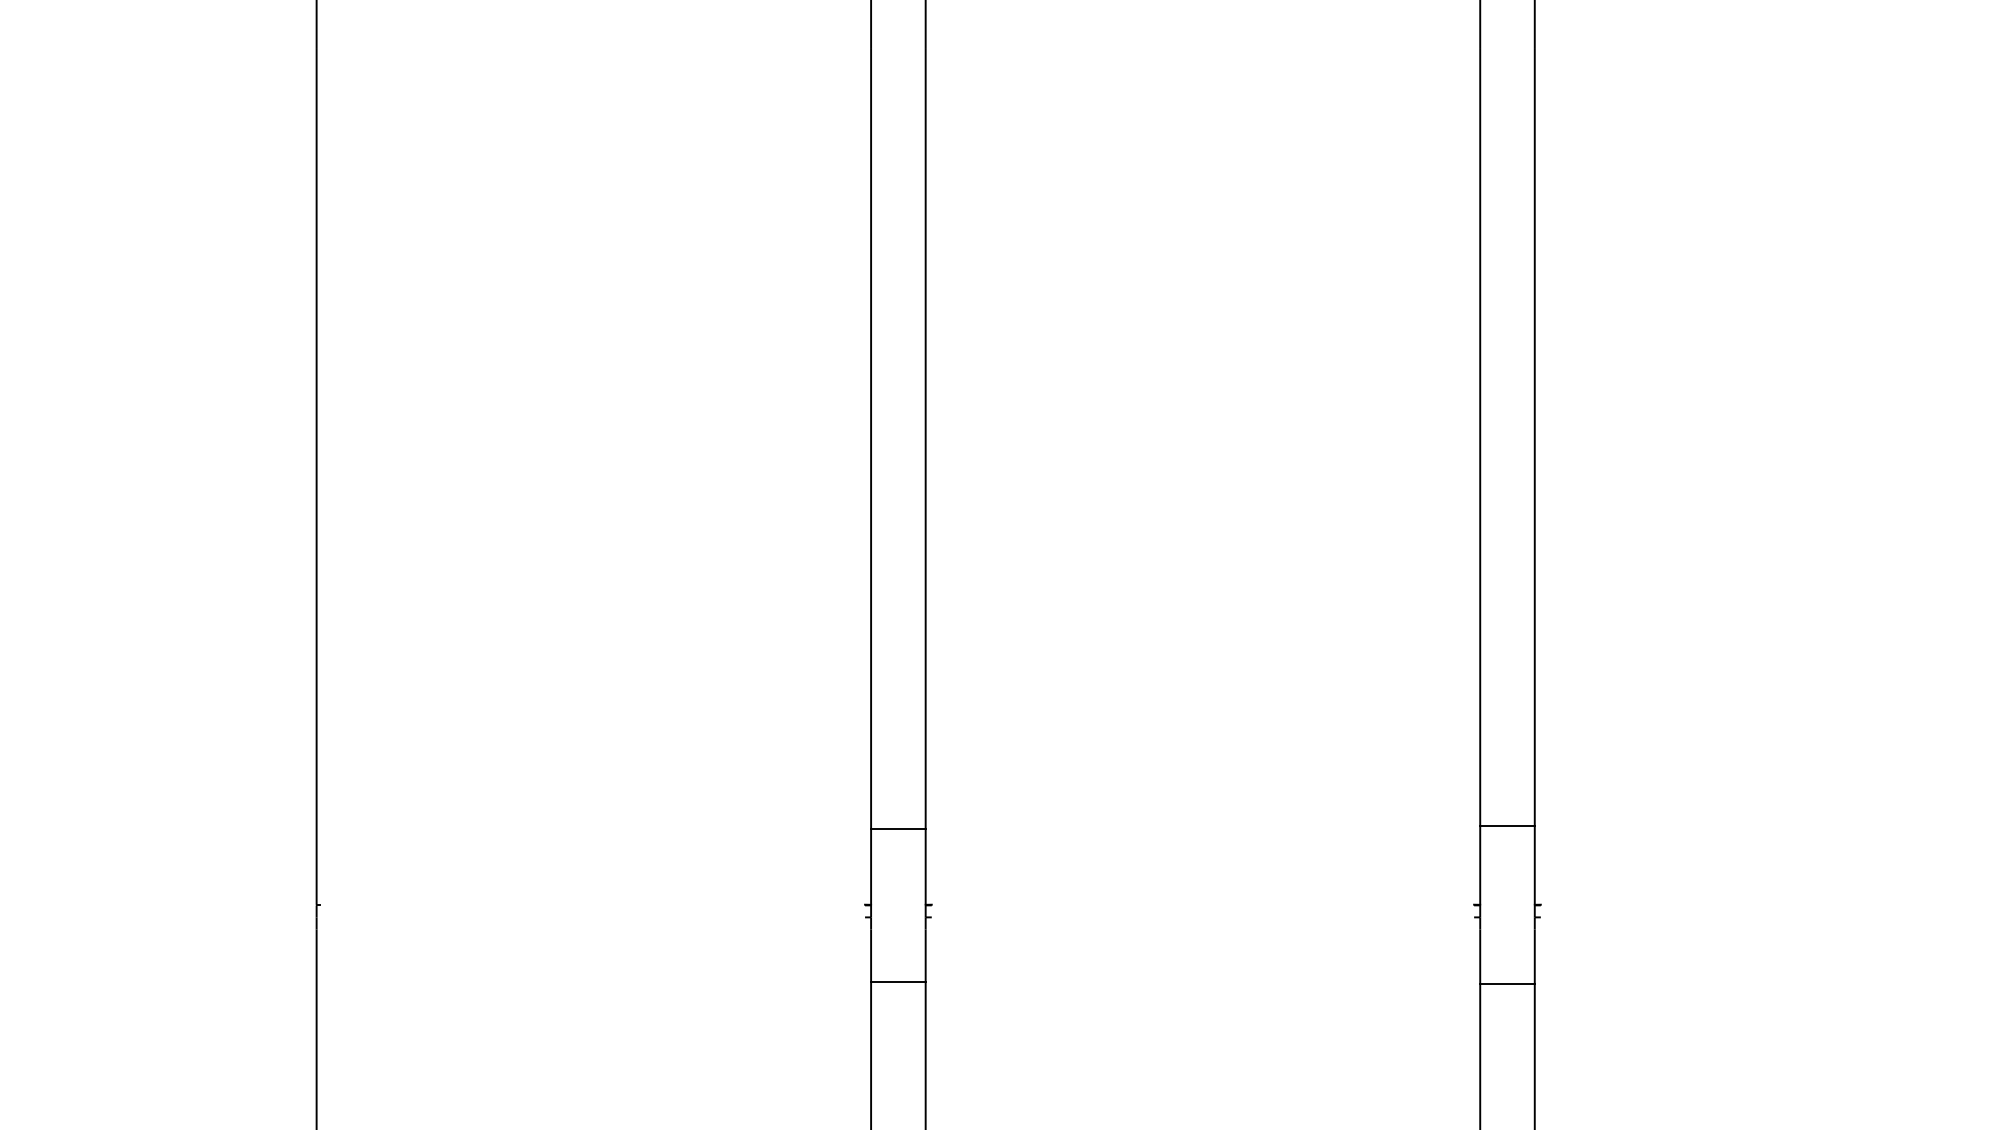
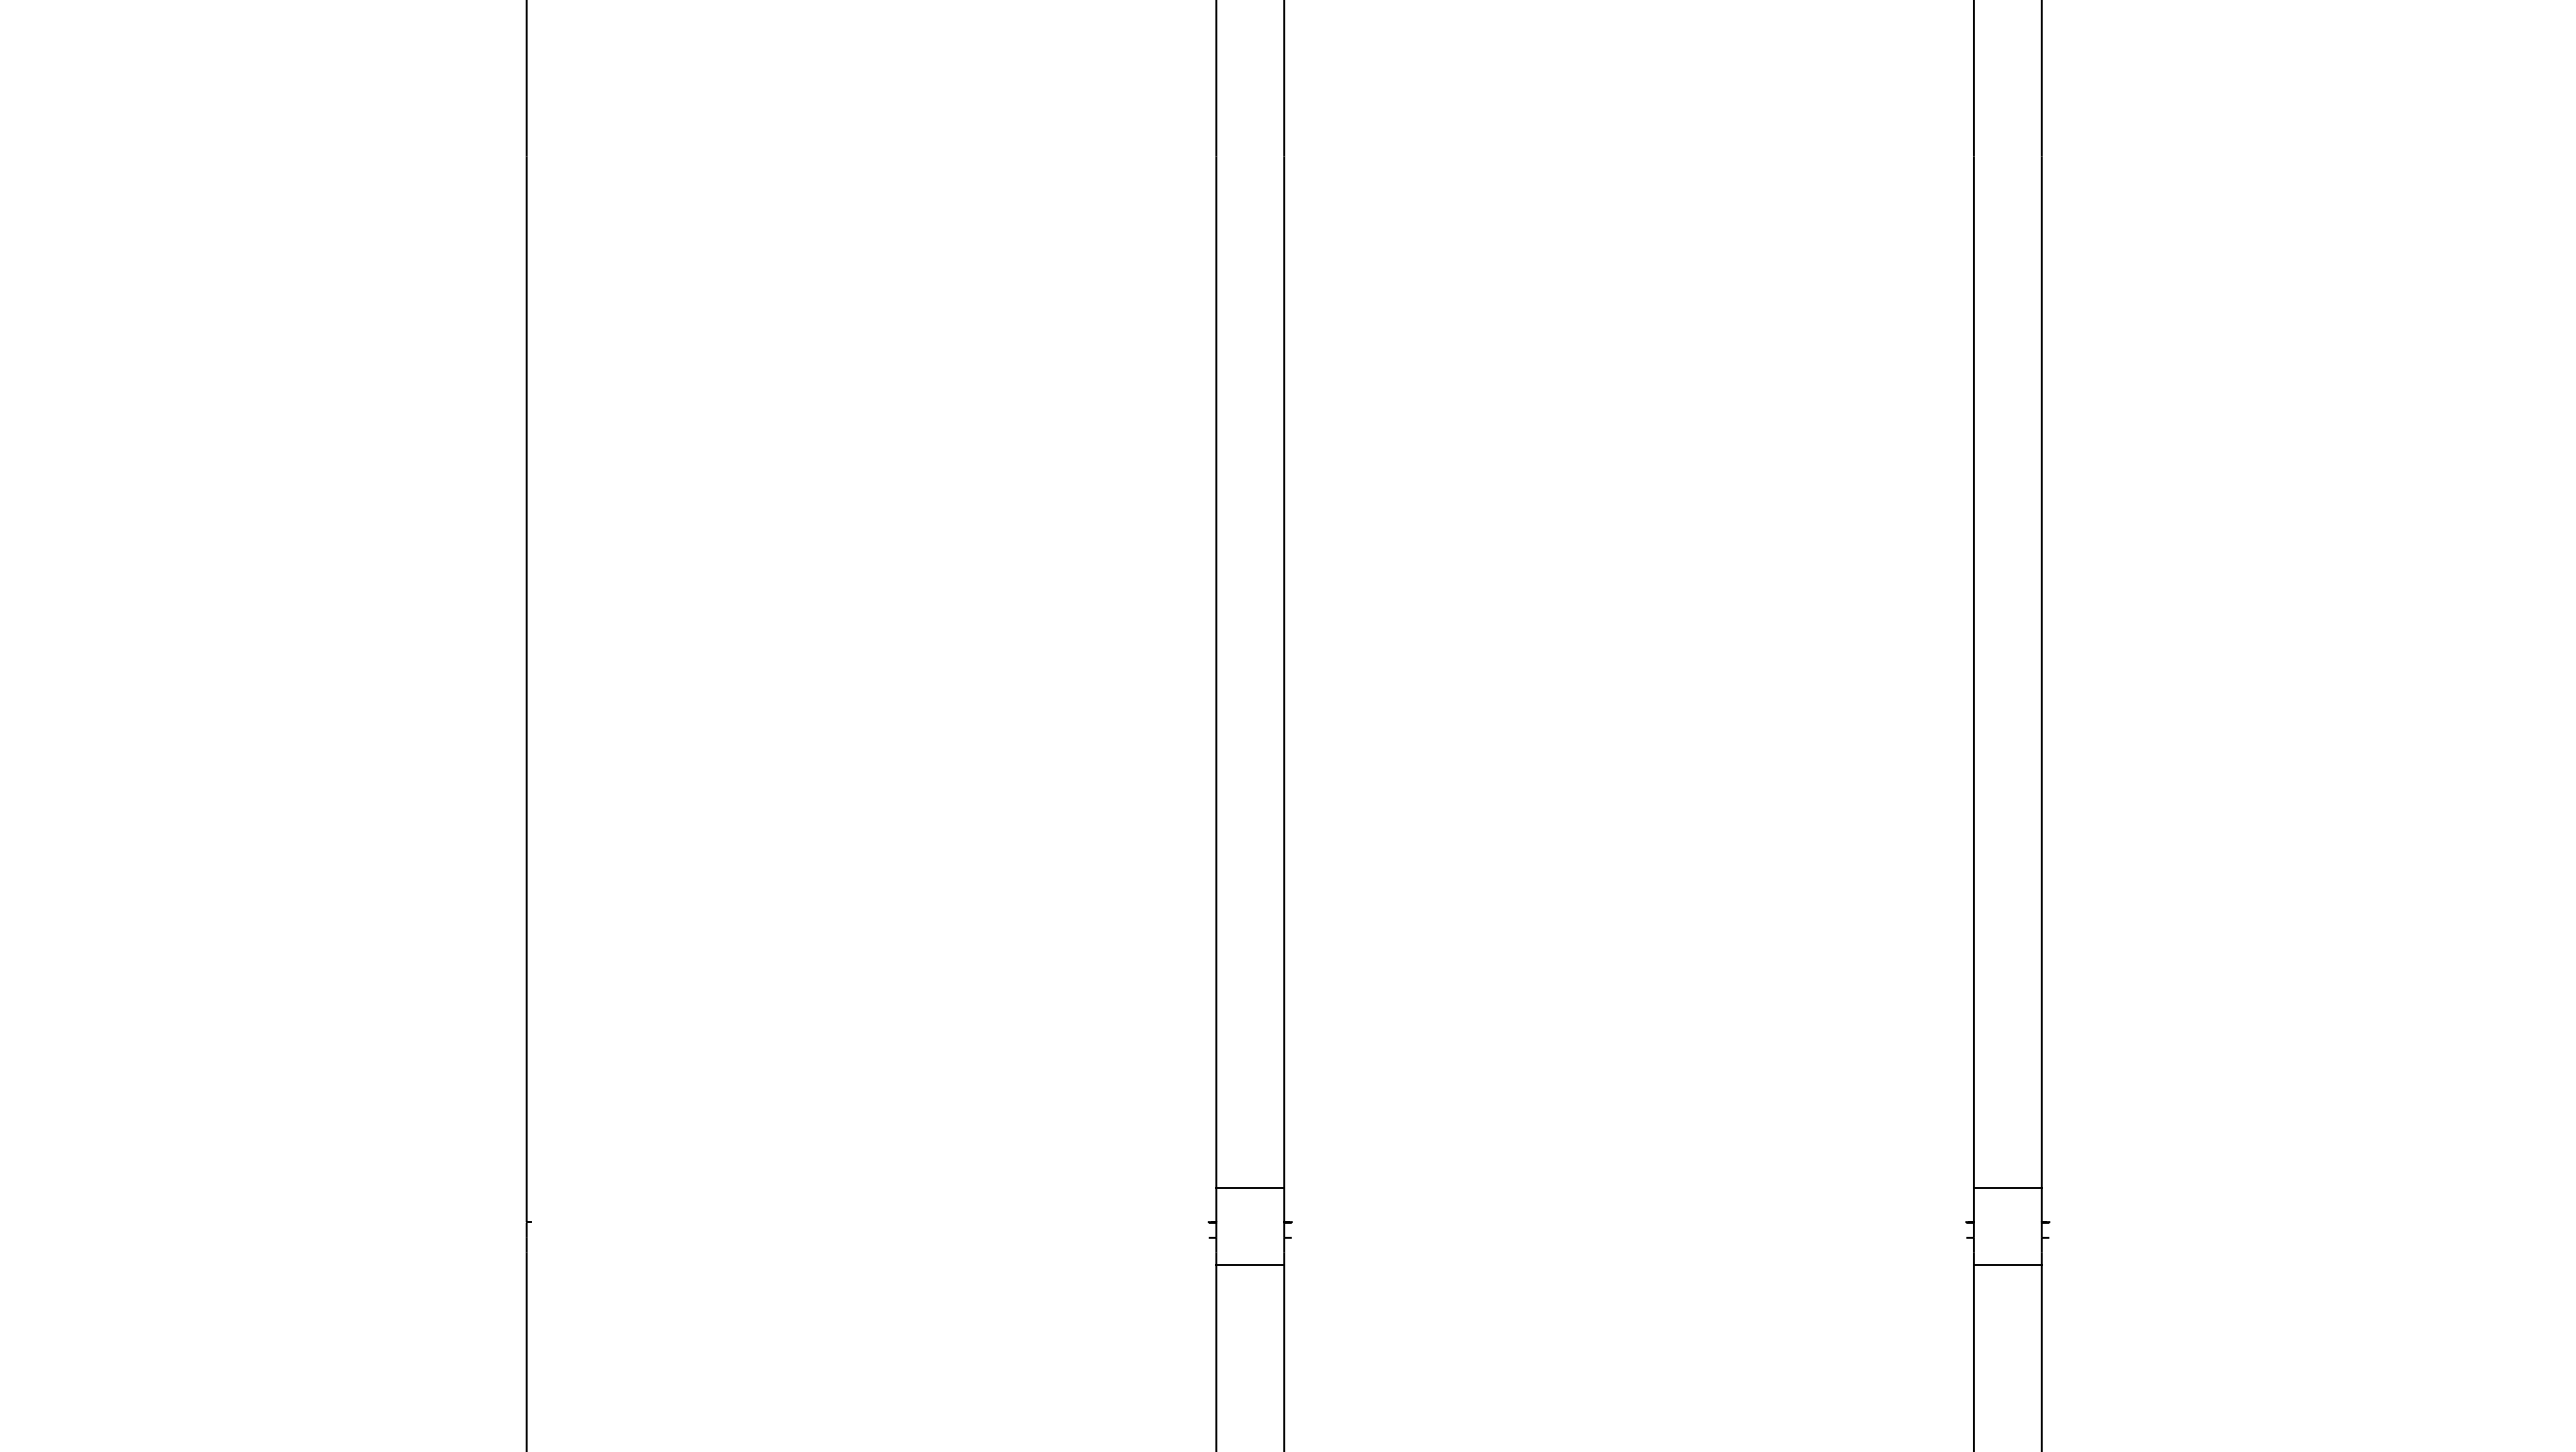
line: (1507, 826) -> (2007, 1187), moved
line: (898, 828) -> (1250, 1187), moved
line: (898, 982) -> (1250, 1265), moved
line: (1507, 983) -> (2007, 1265), moved

